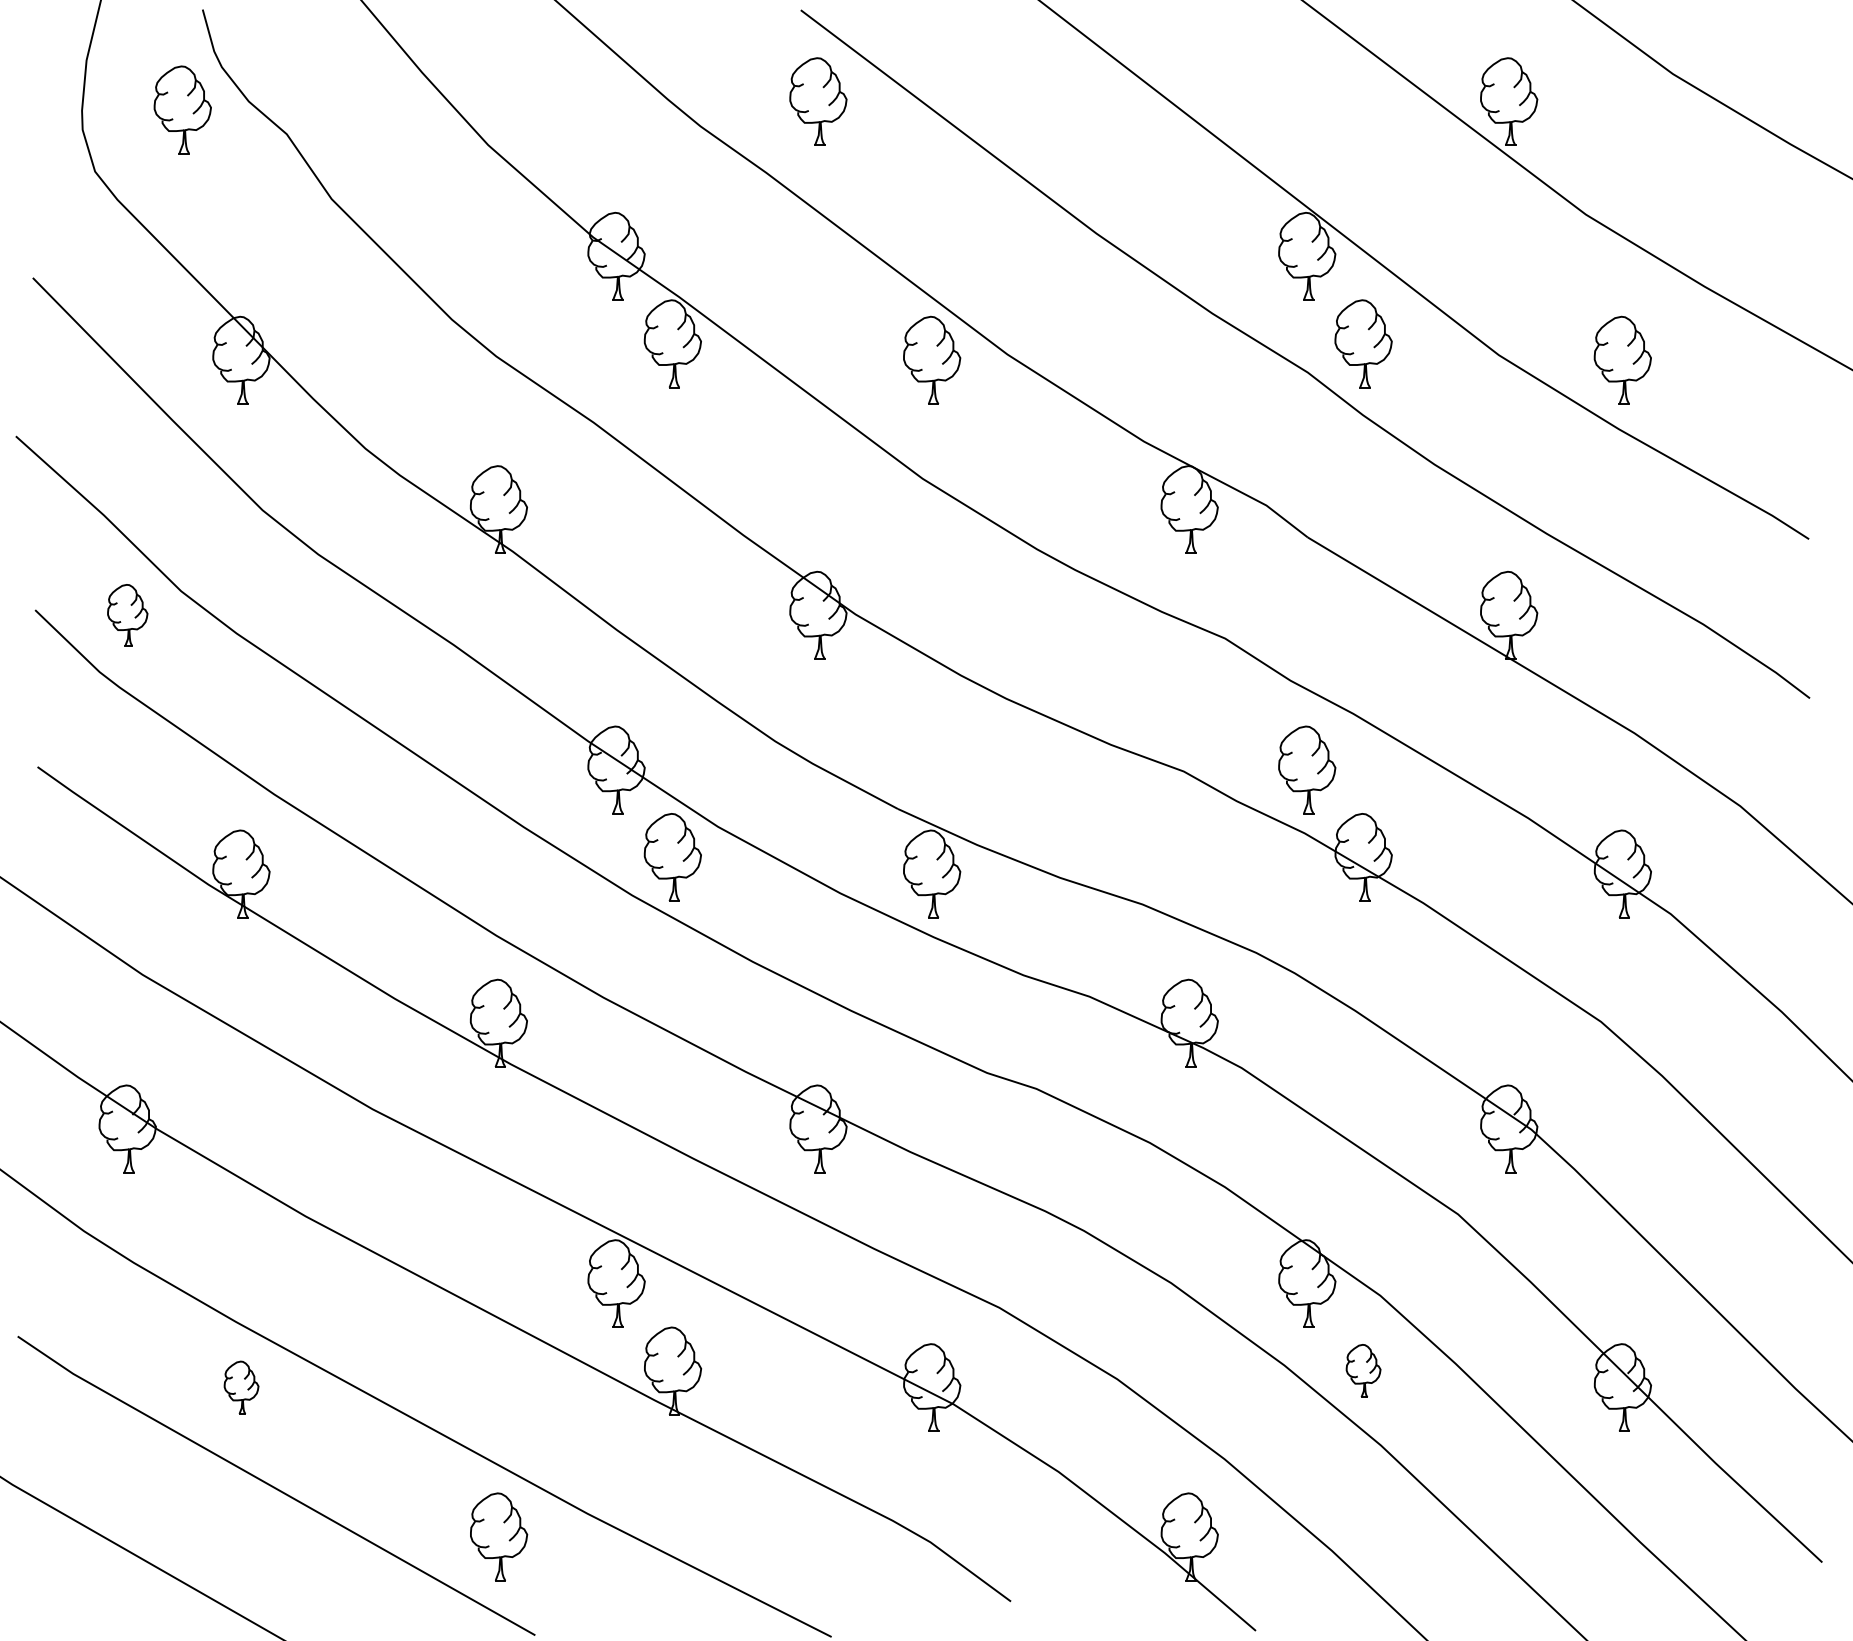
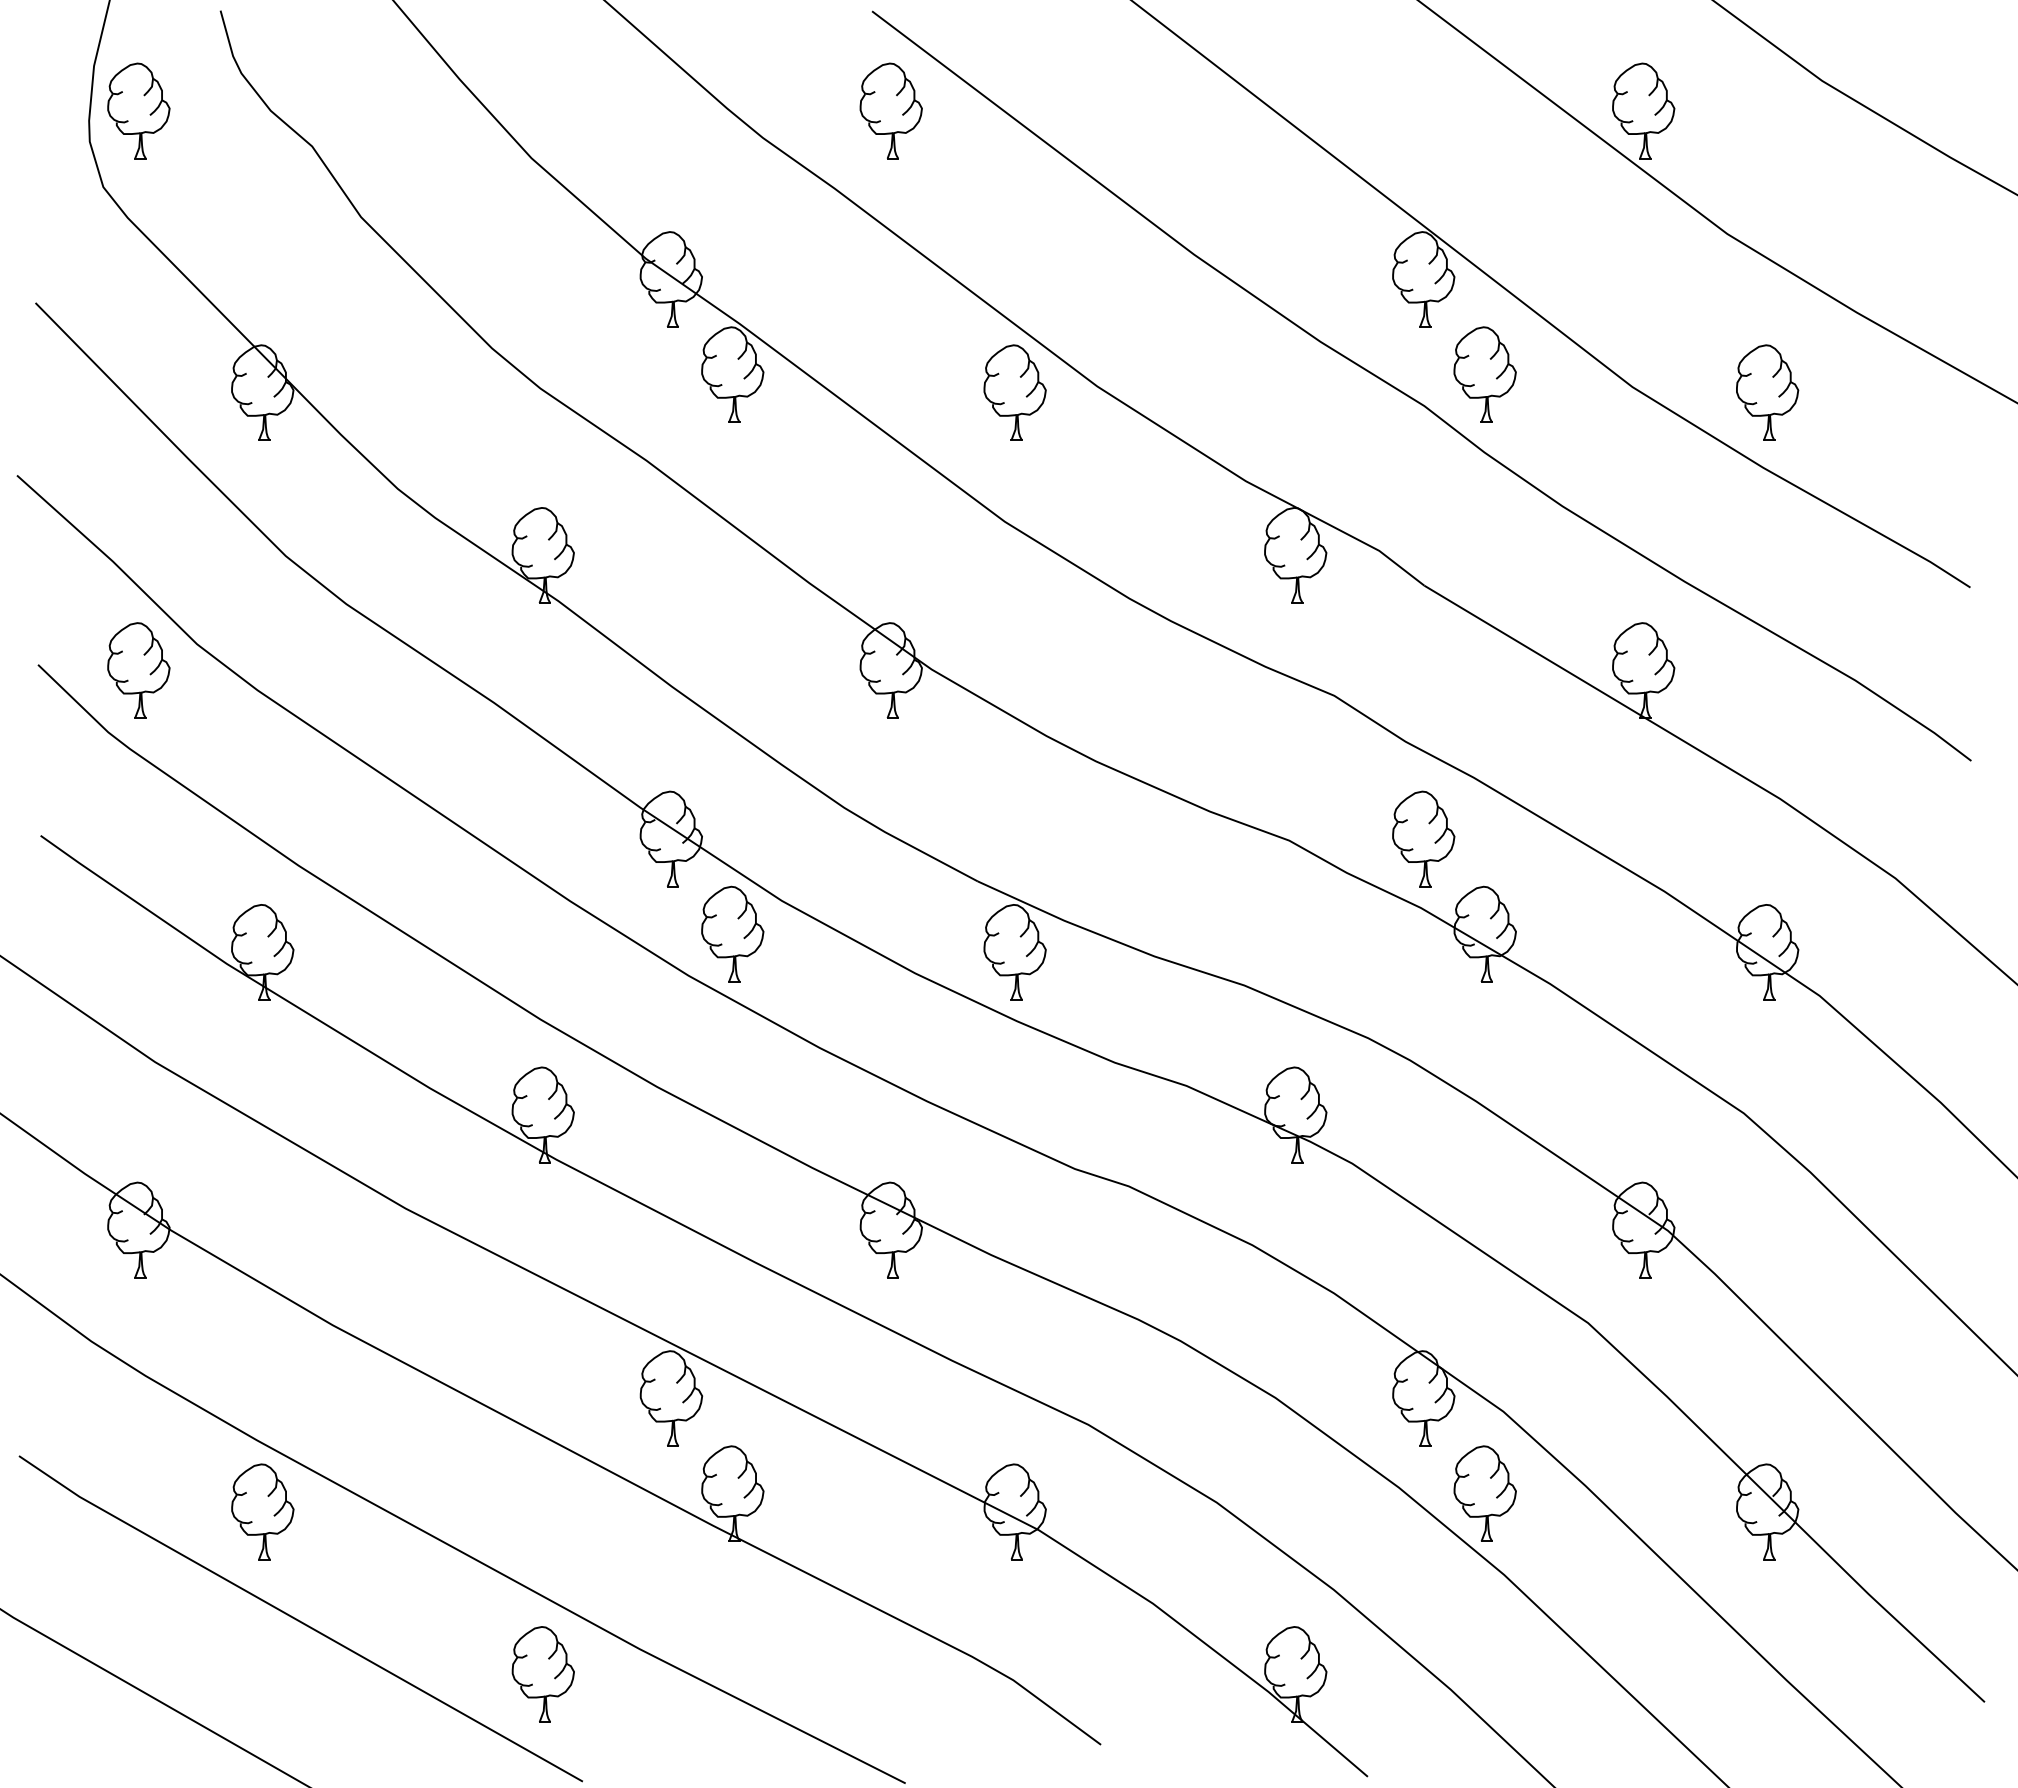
part: (182, 109) -> (138, 110), moved
part: (127, 615) -> (138, 670), size x1.43
part: (1363, 1370) -> (1484, 1493), size x1.67
part: (241, 1387) -> (262, 1511), size x1.67

